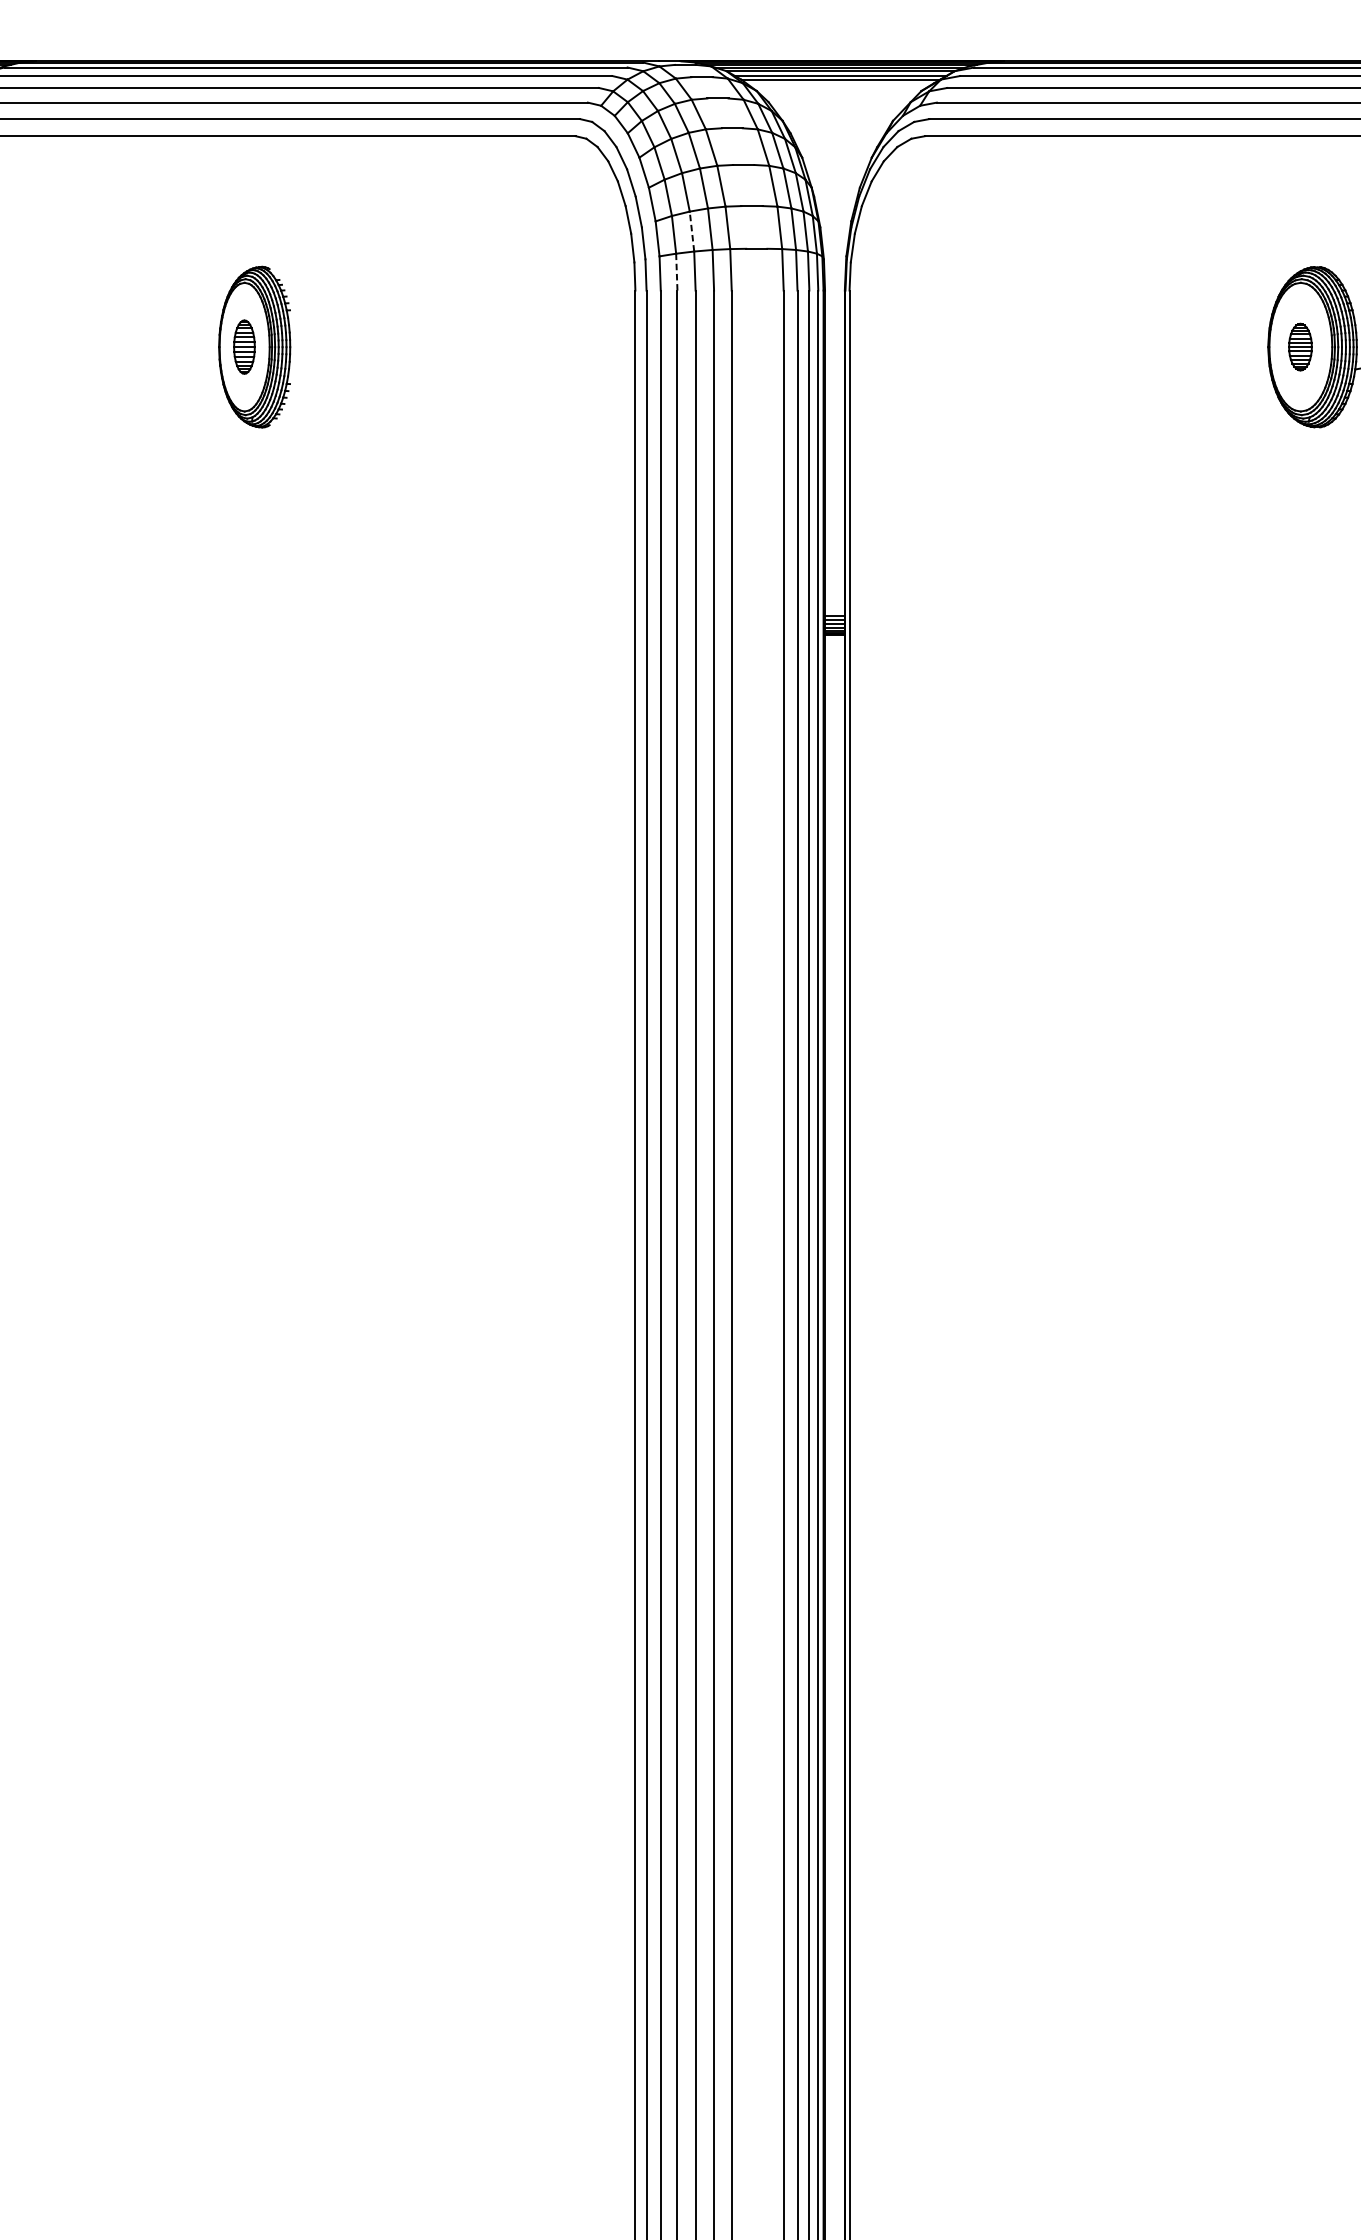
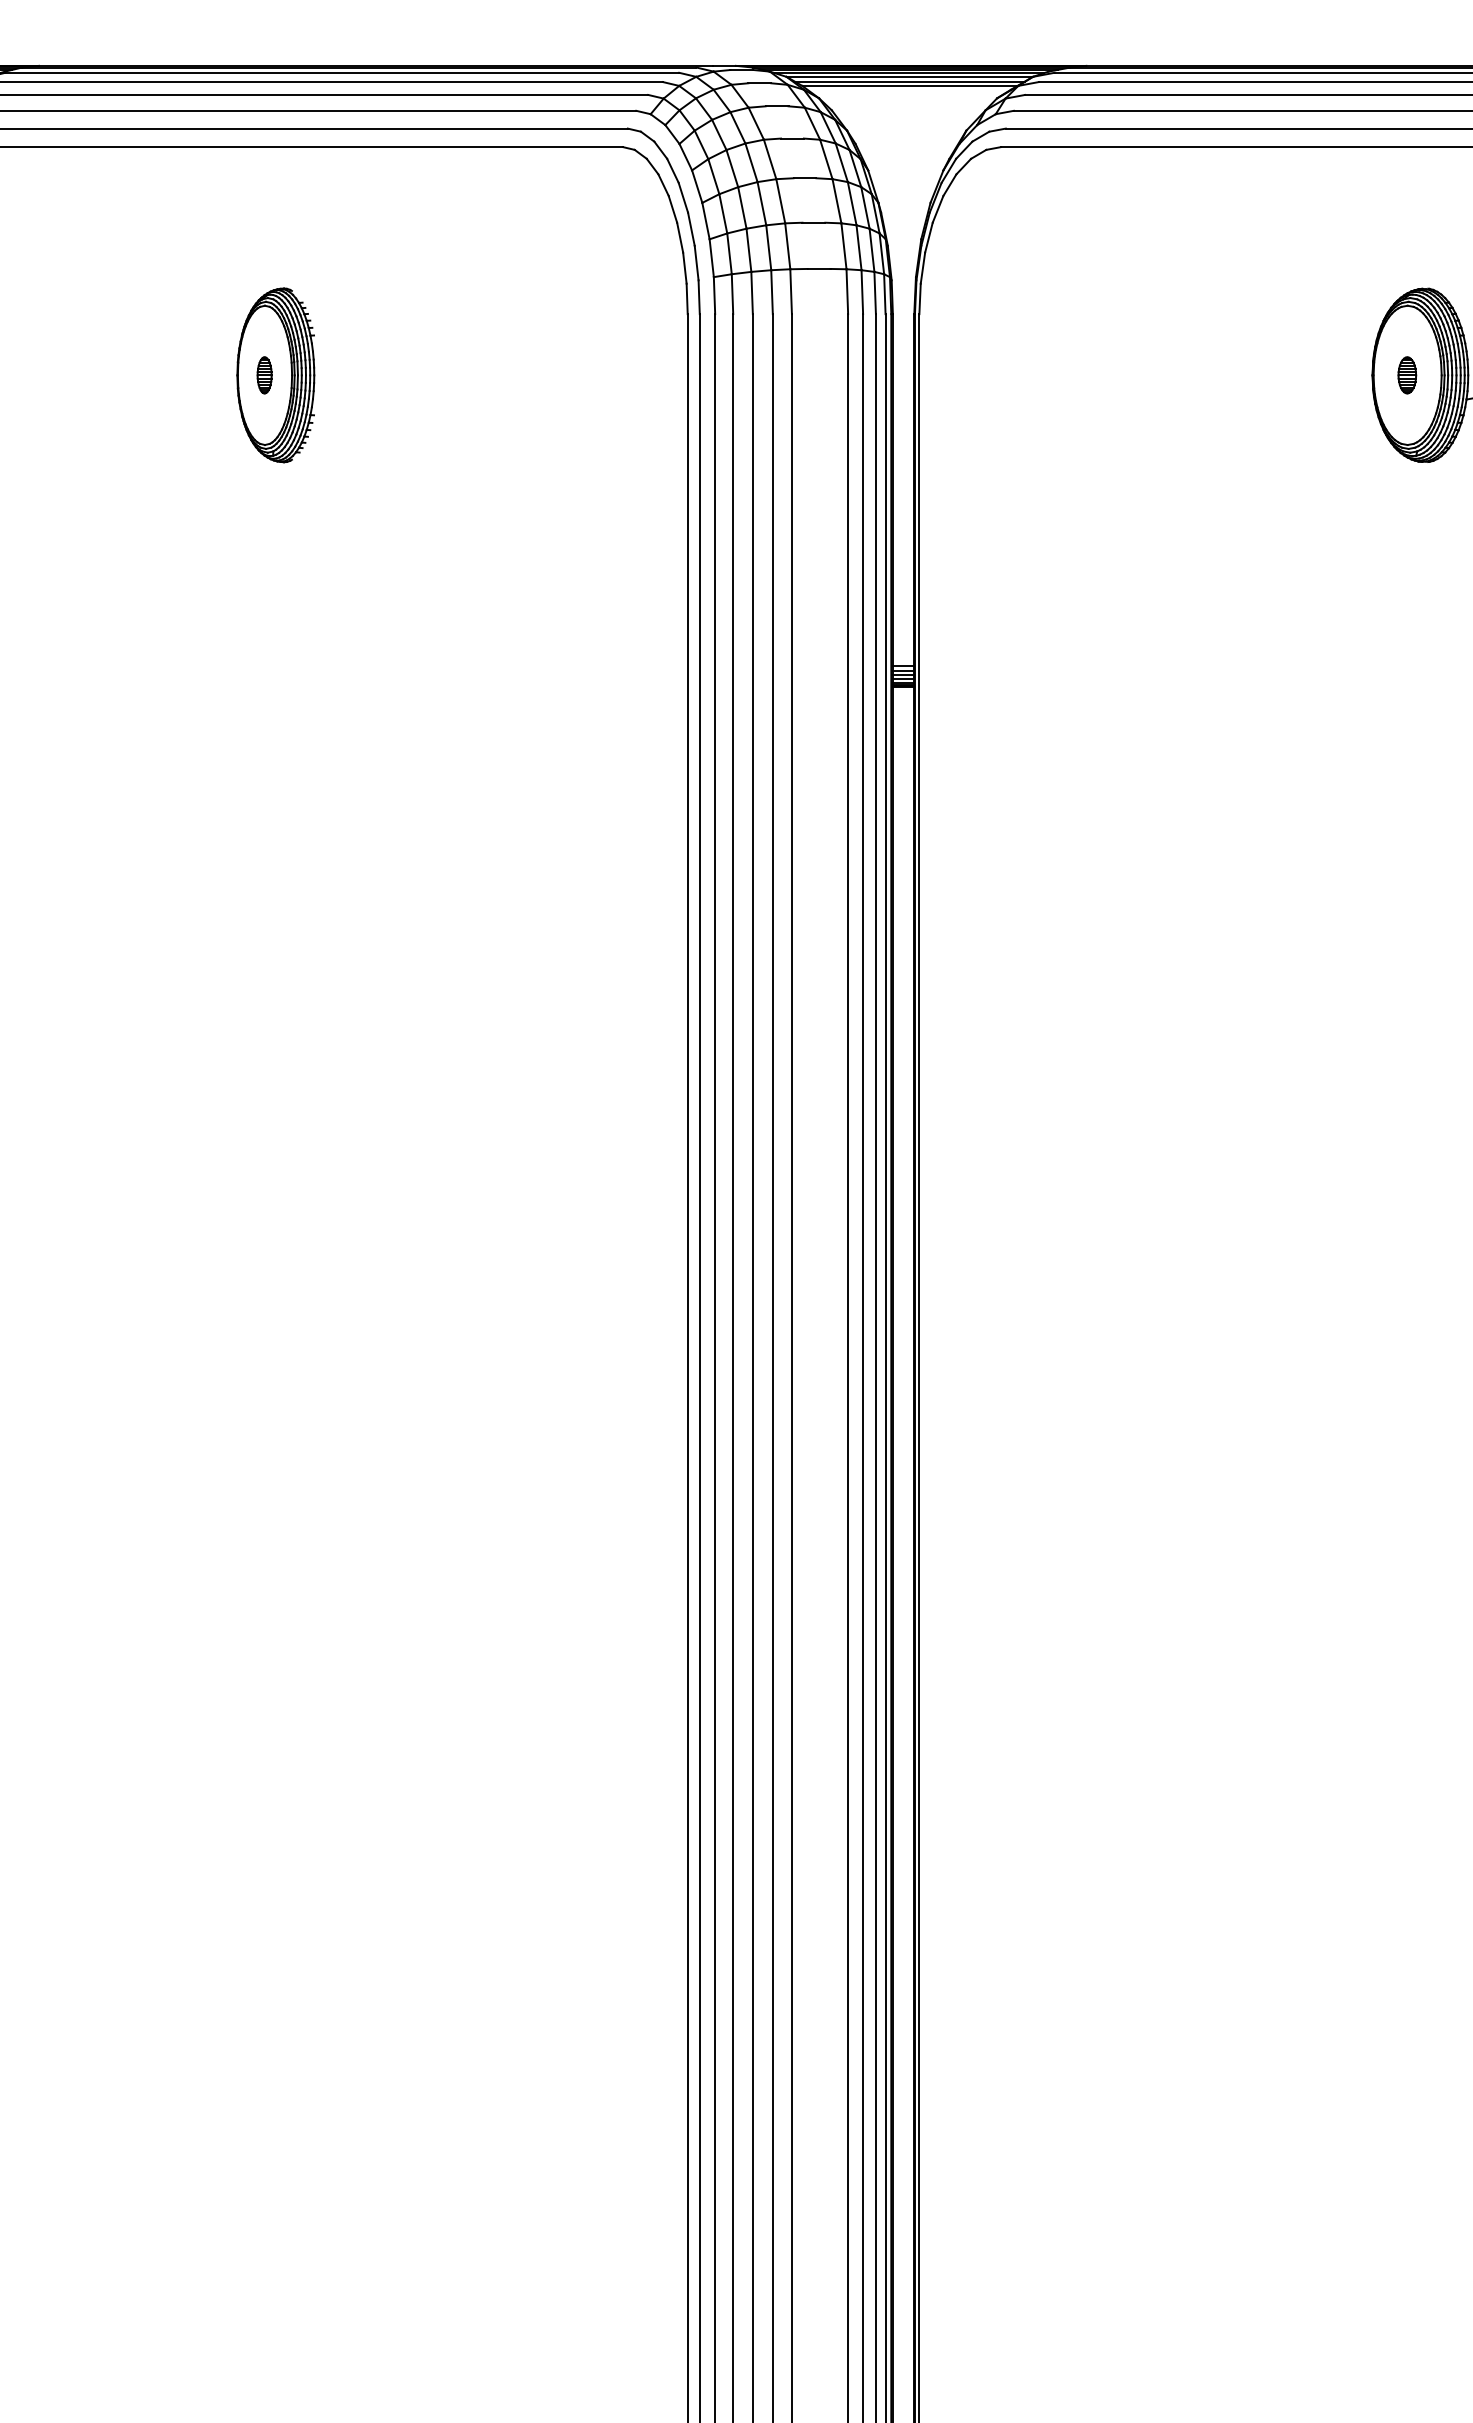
line: (691, 231) -> (748, 250), dashed -> solid
line: (676, 272) -> (732, 294), dashed -> solid
part: (244, 347) -> (264, 375), size x0.62
part: (1300, 347) -> (1407, 375), size x0.71

